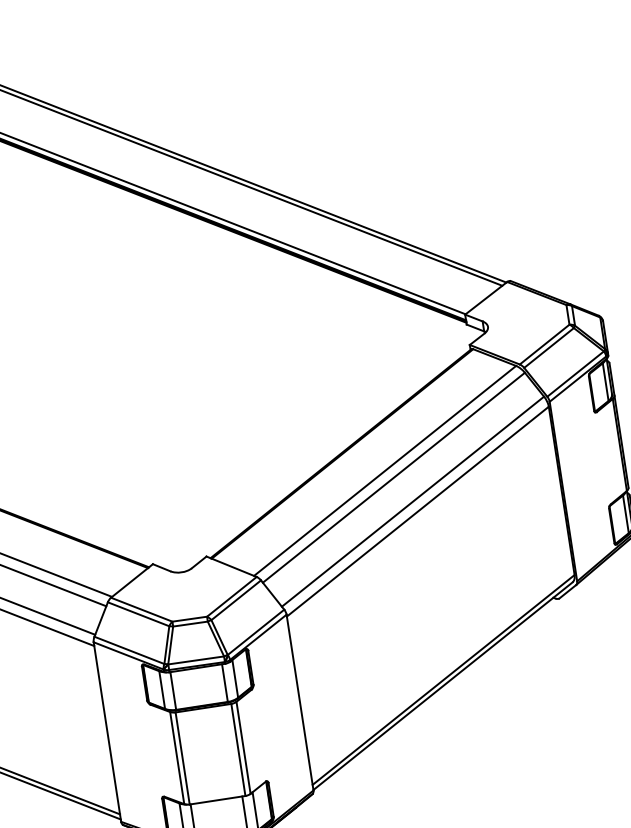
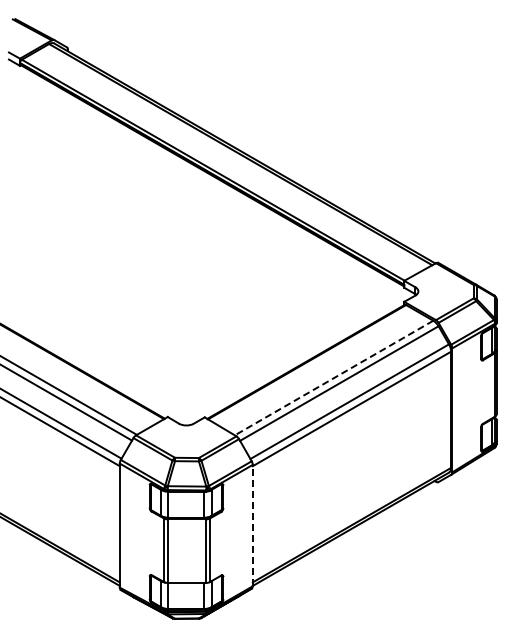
line: (385, 471) -> (334, 378), solid -> dashed
line: (299, 702) -> (252, 525), solid -> dashed

